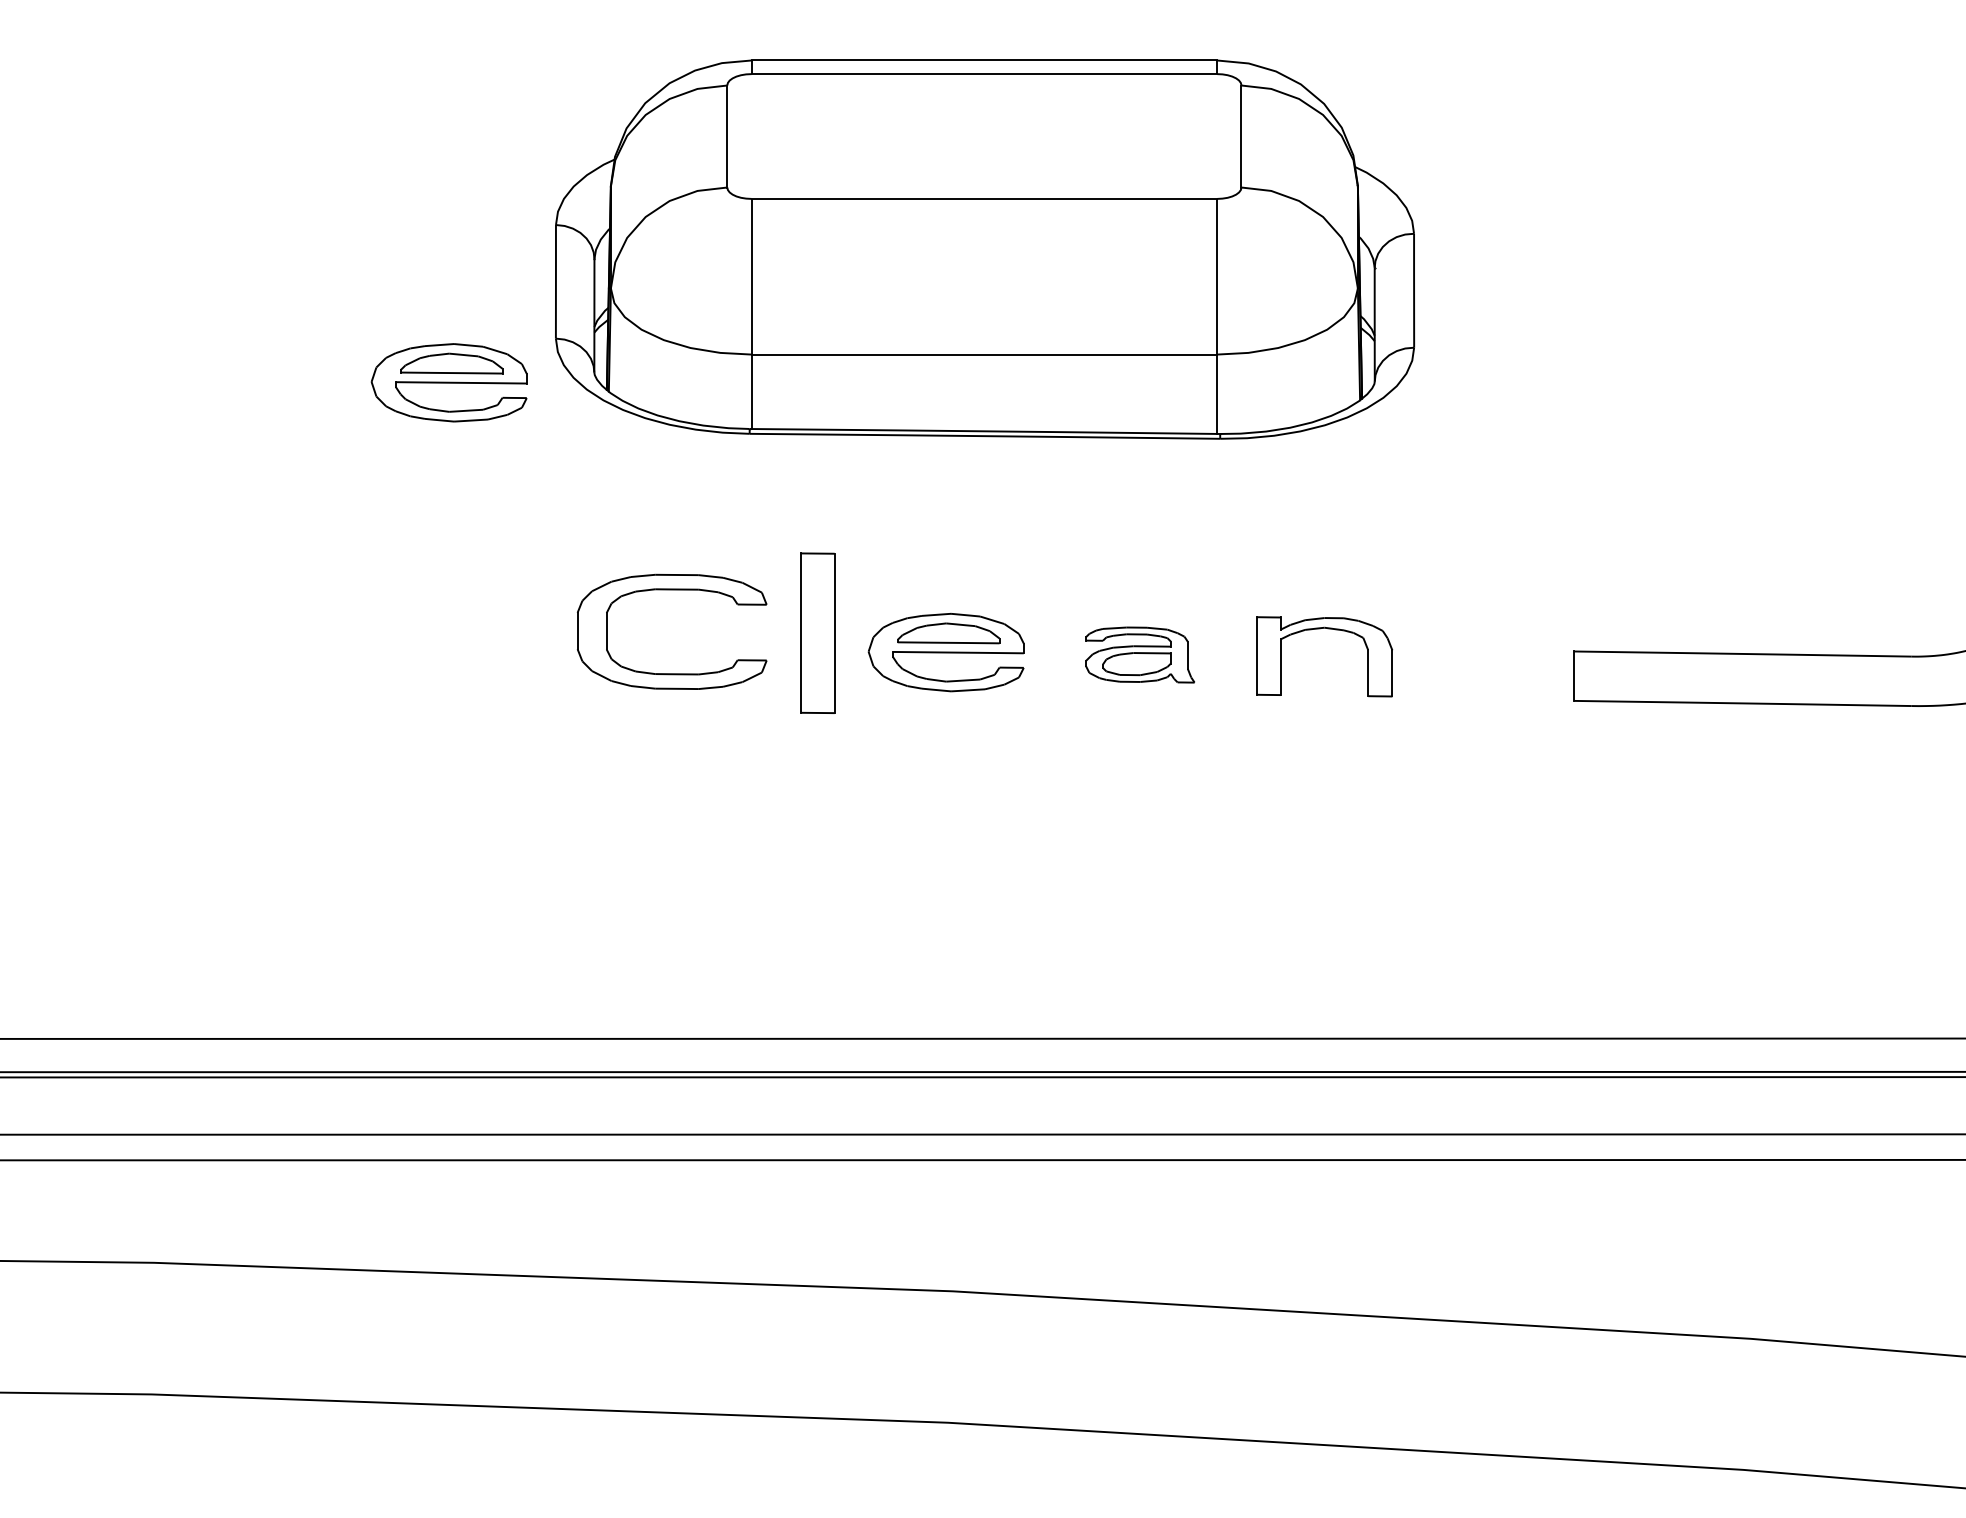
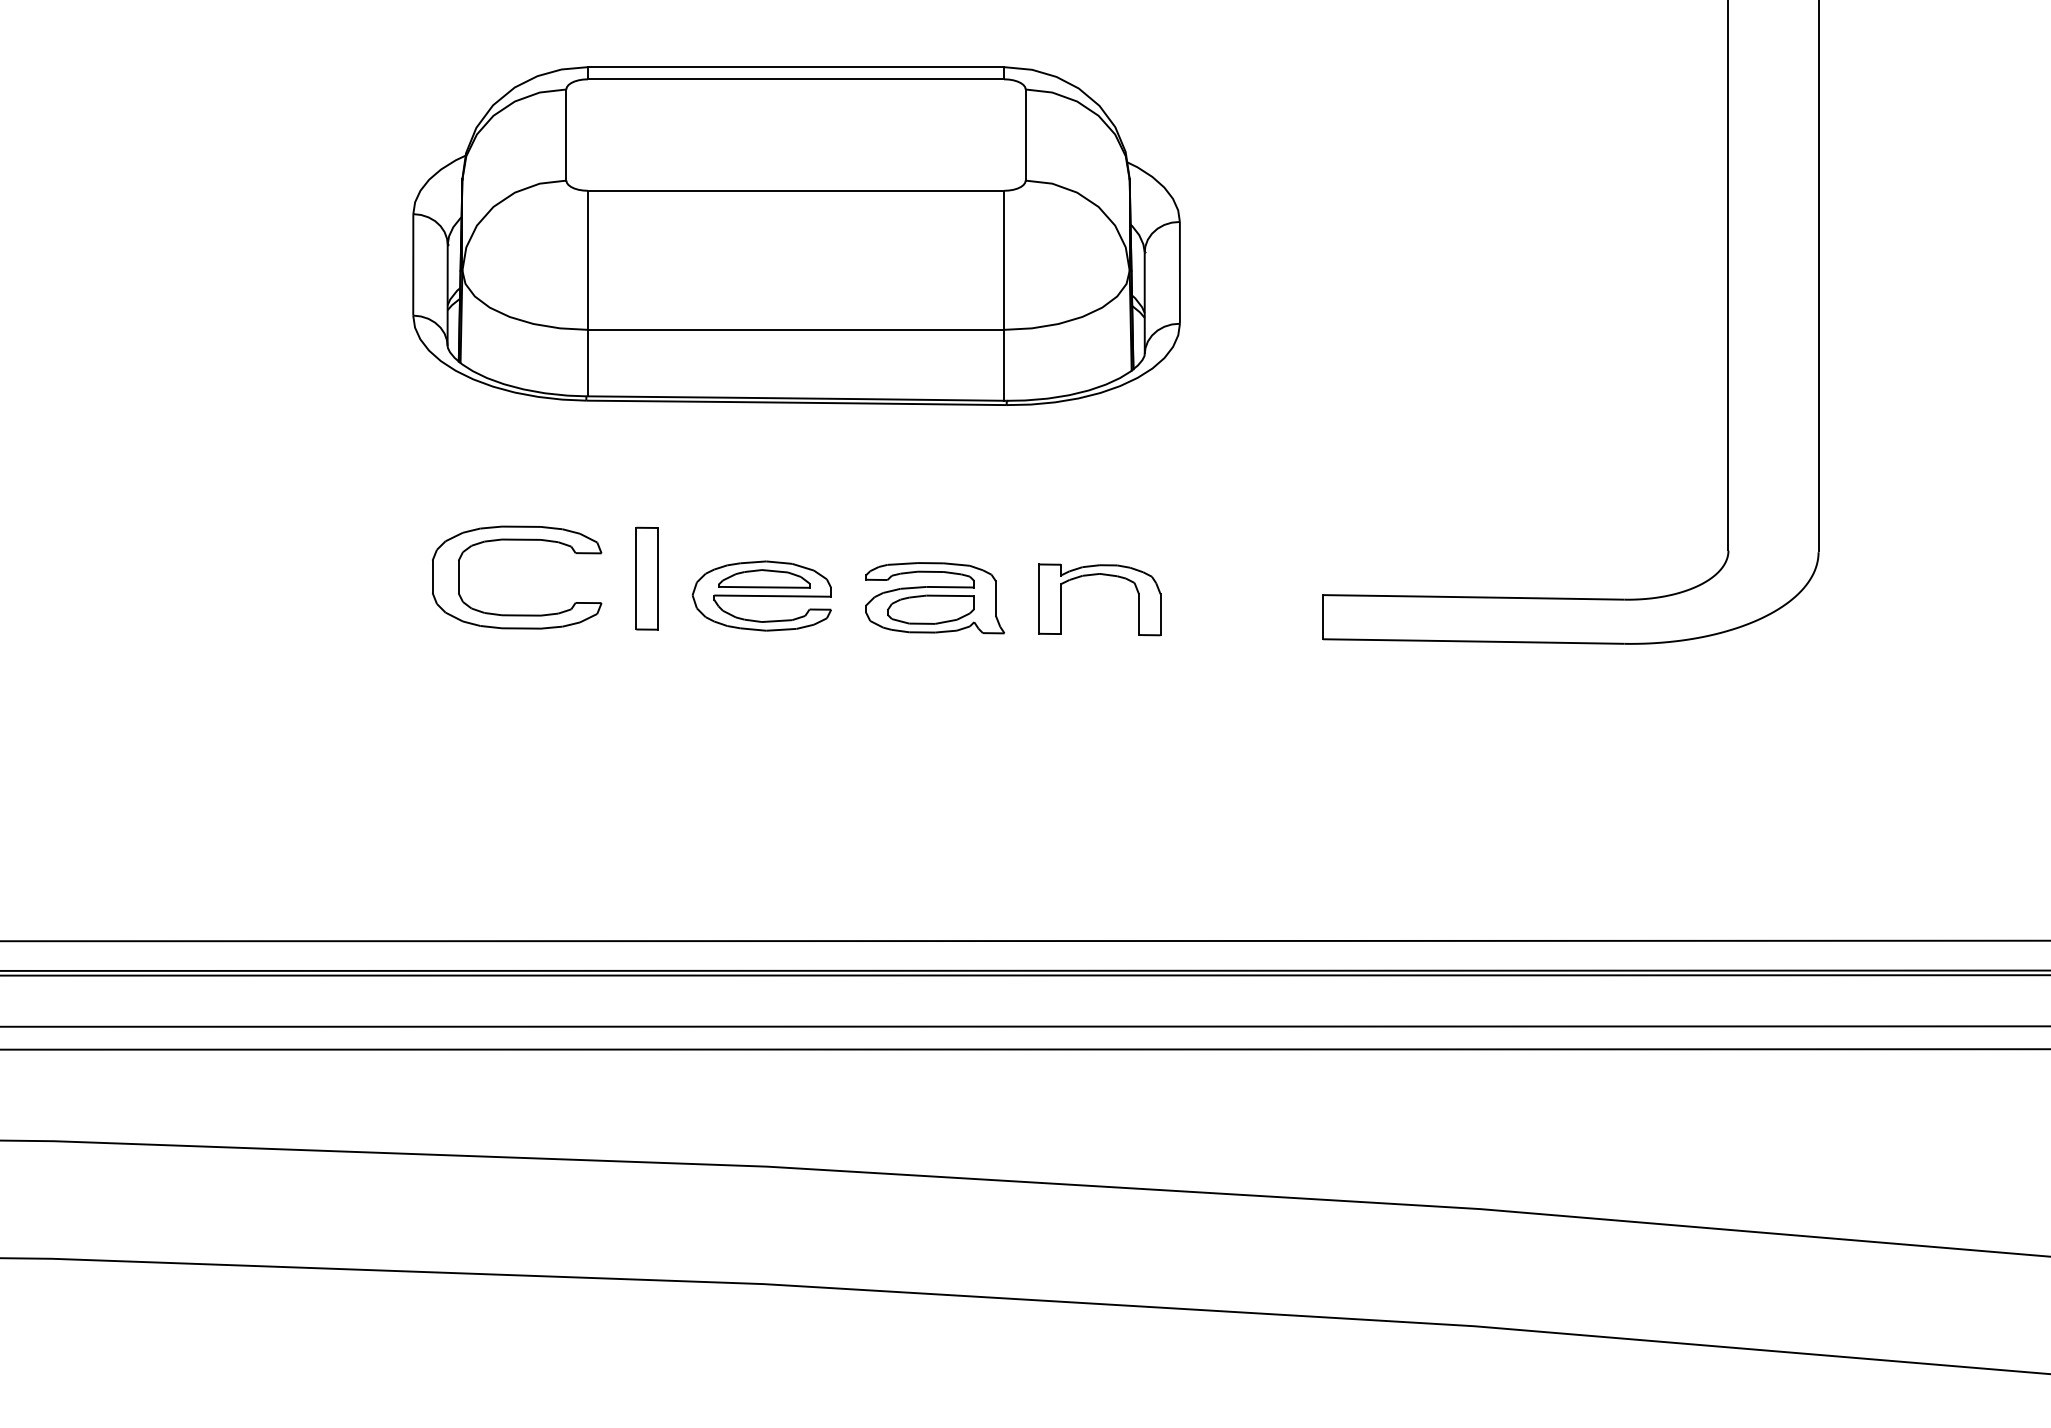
part: (448, 382) -> (317, 354), removed
part: (816, 632) -> (646, 578), size x0.71
part: (1140, 655) -> (935, 598), size x1.43

